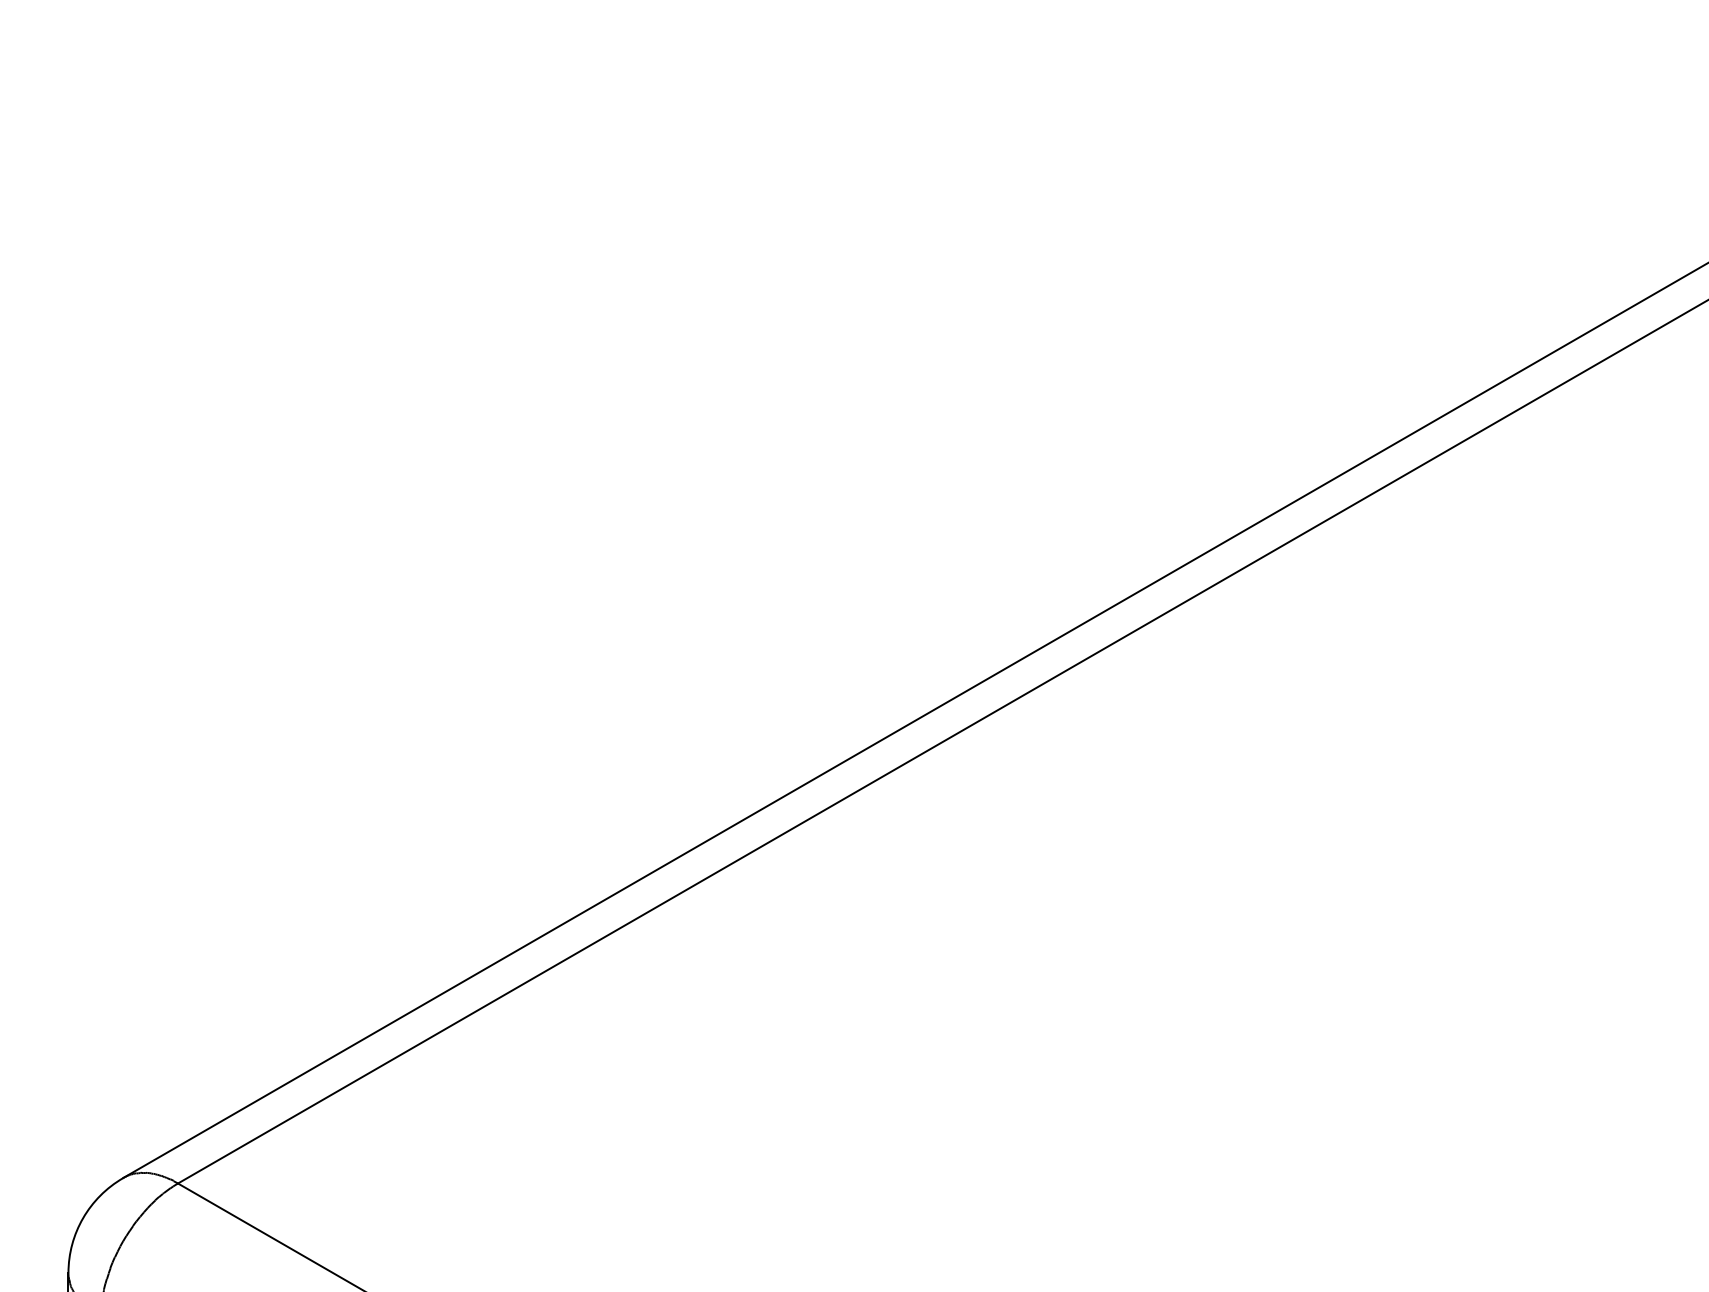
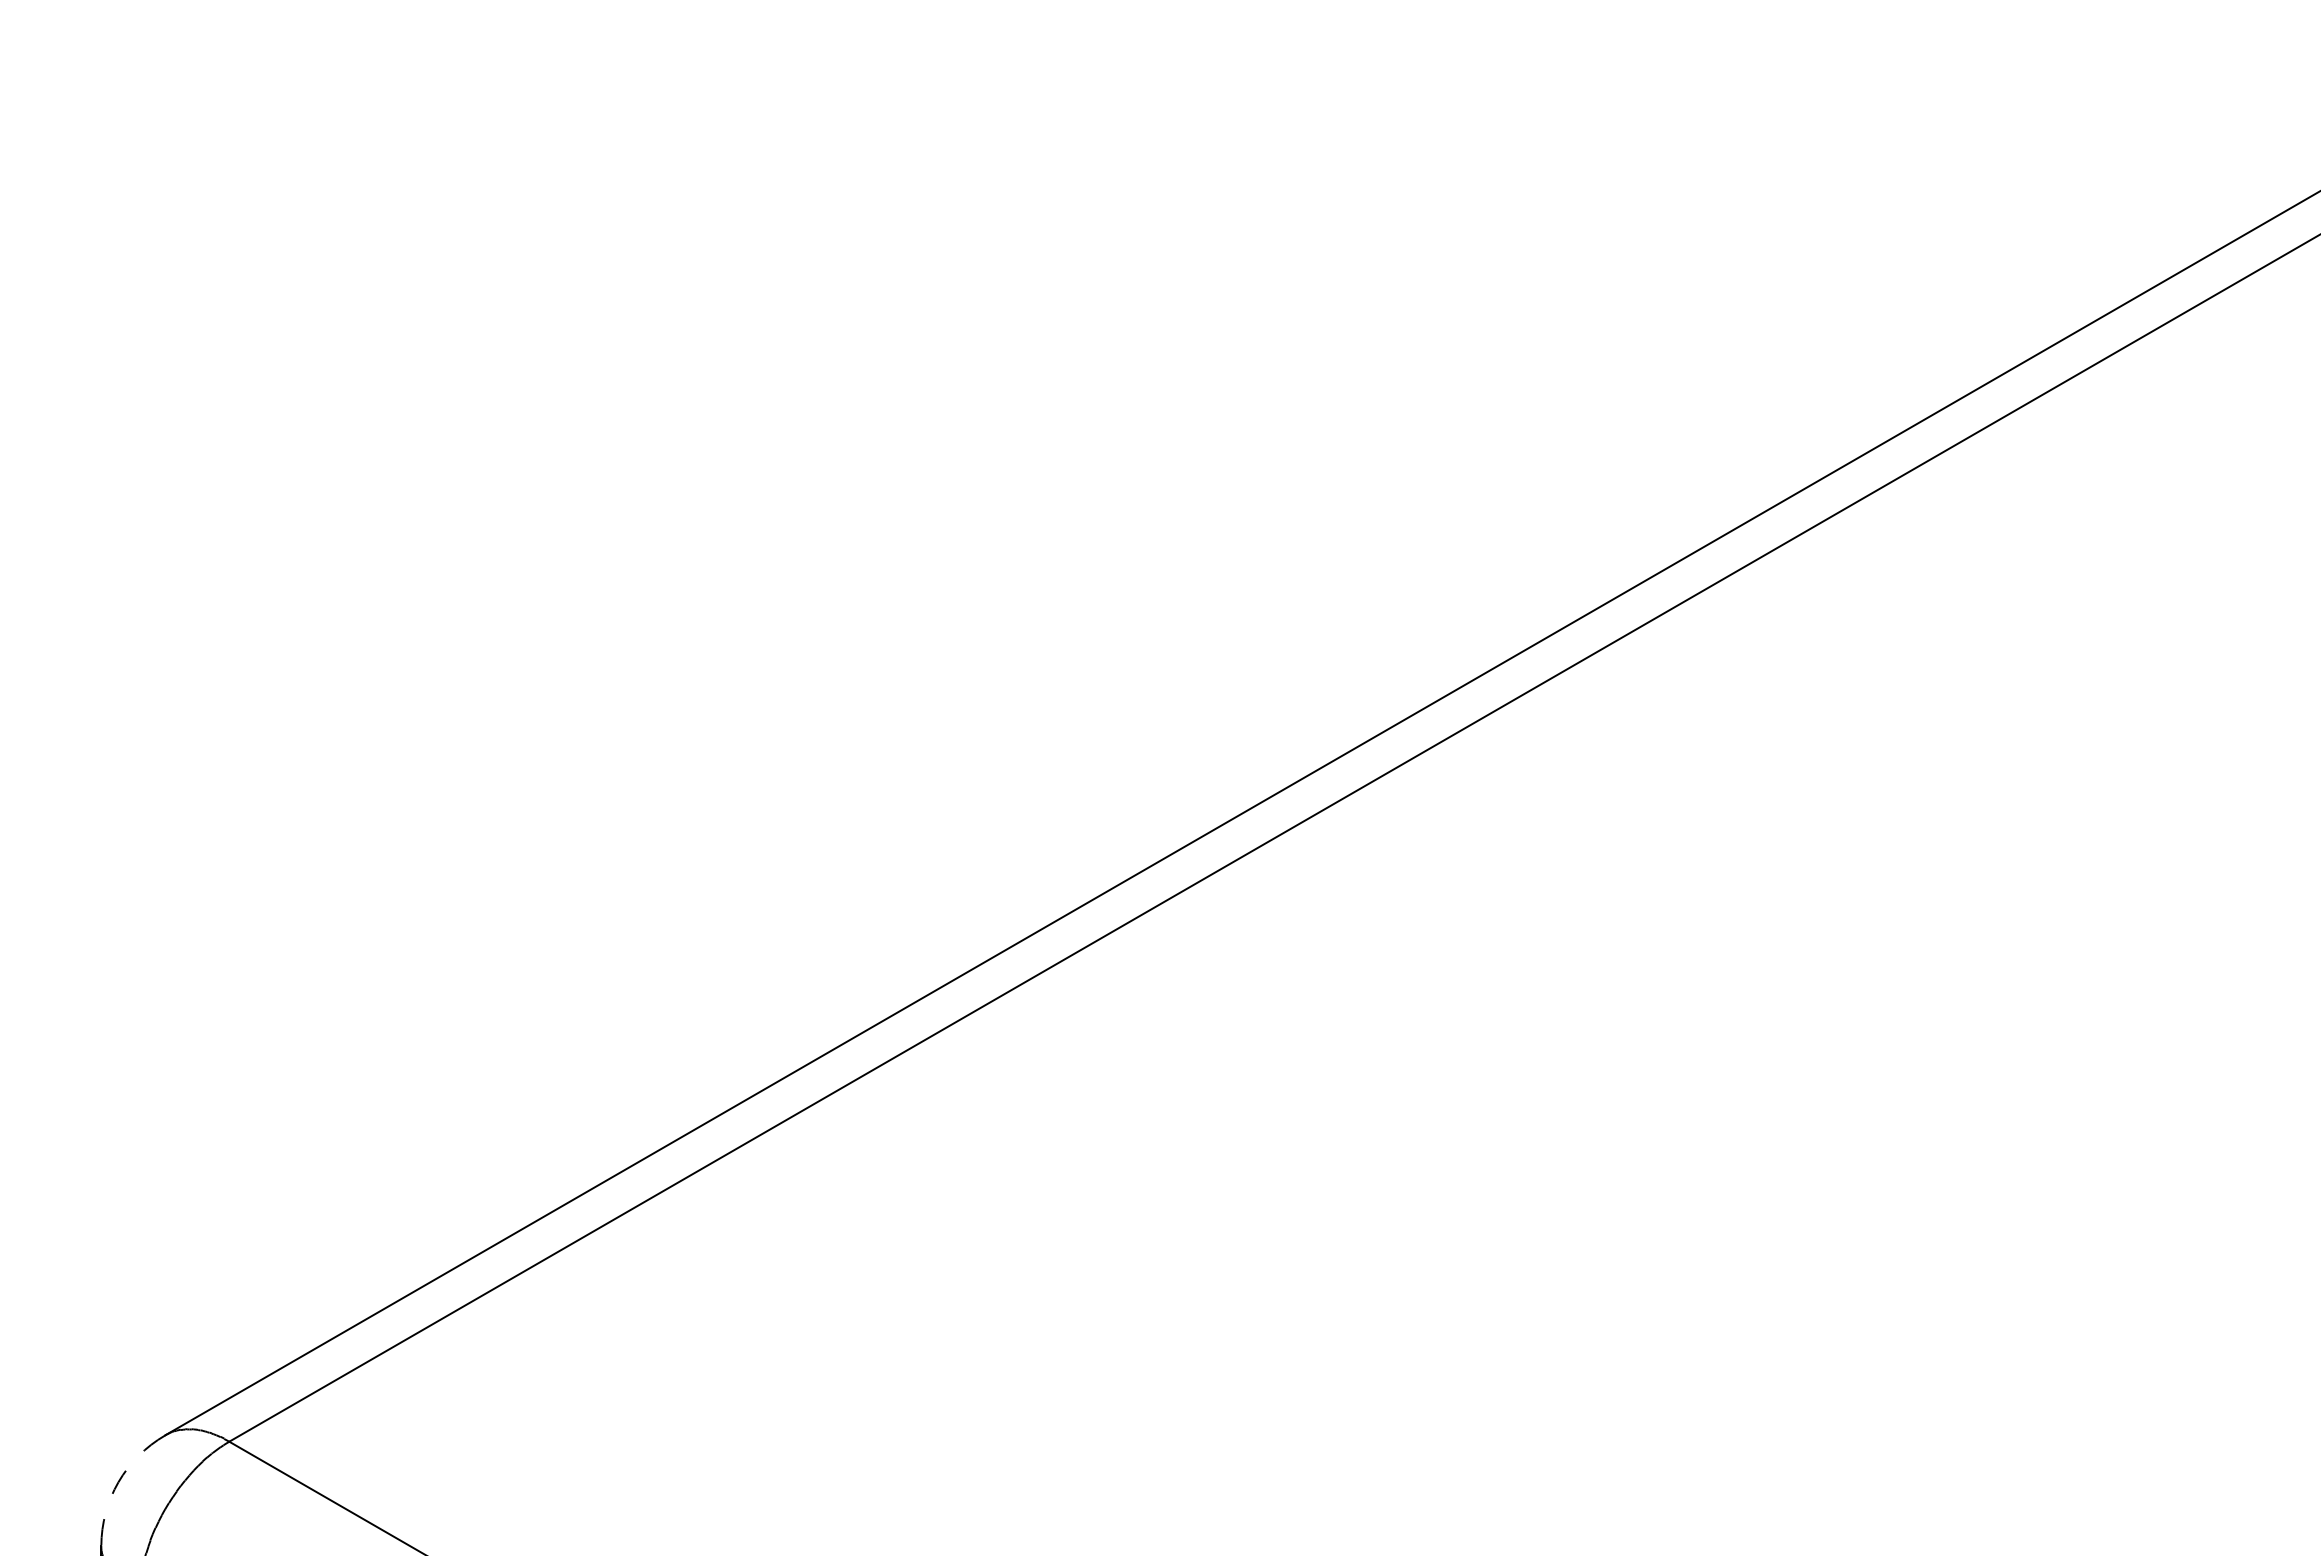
arc: (83, 1218) -> (118, 1482), solid -> dashed

